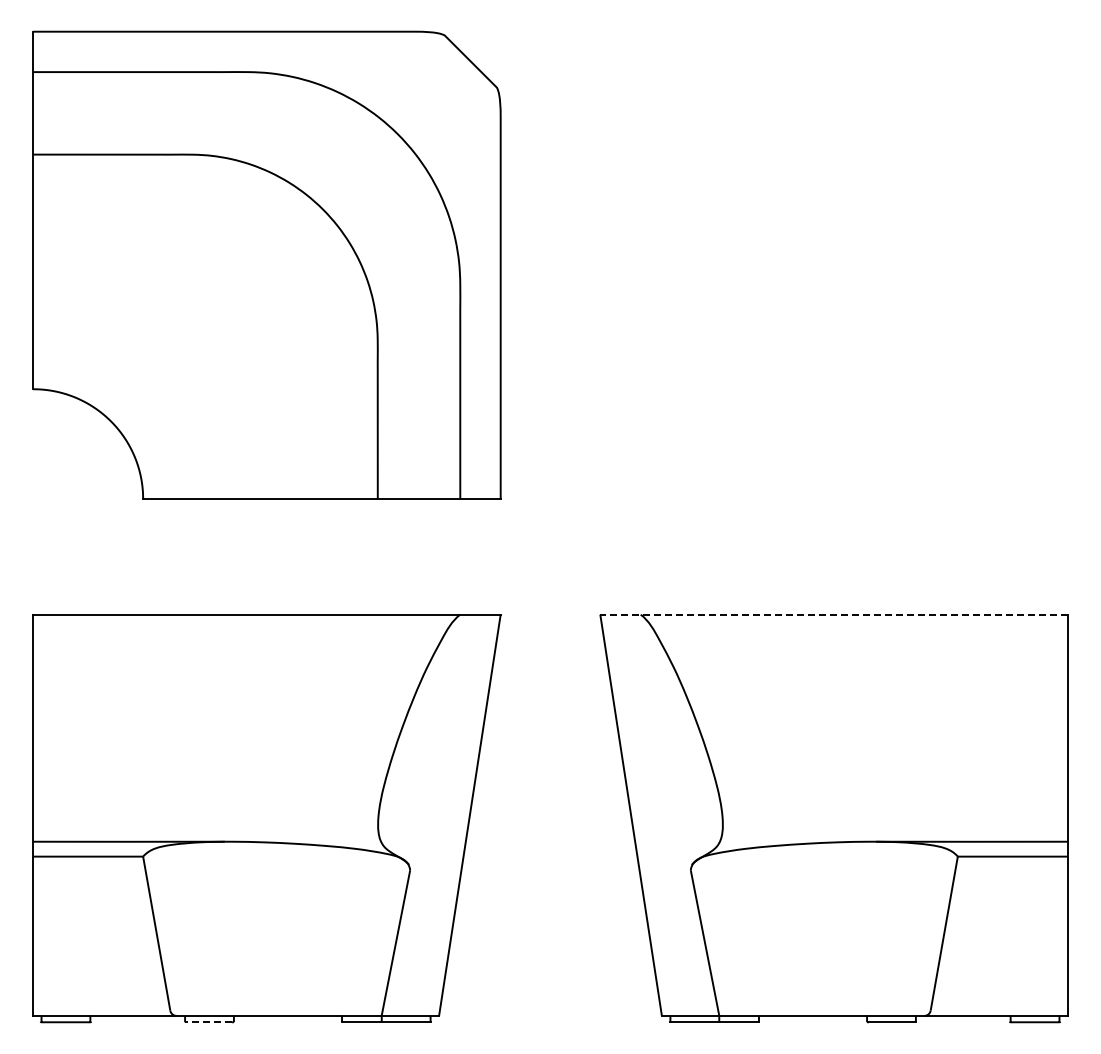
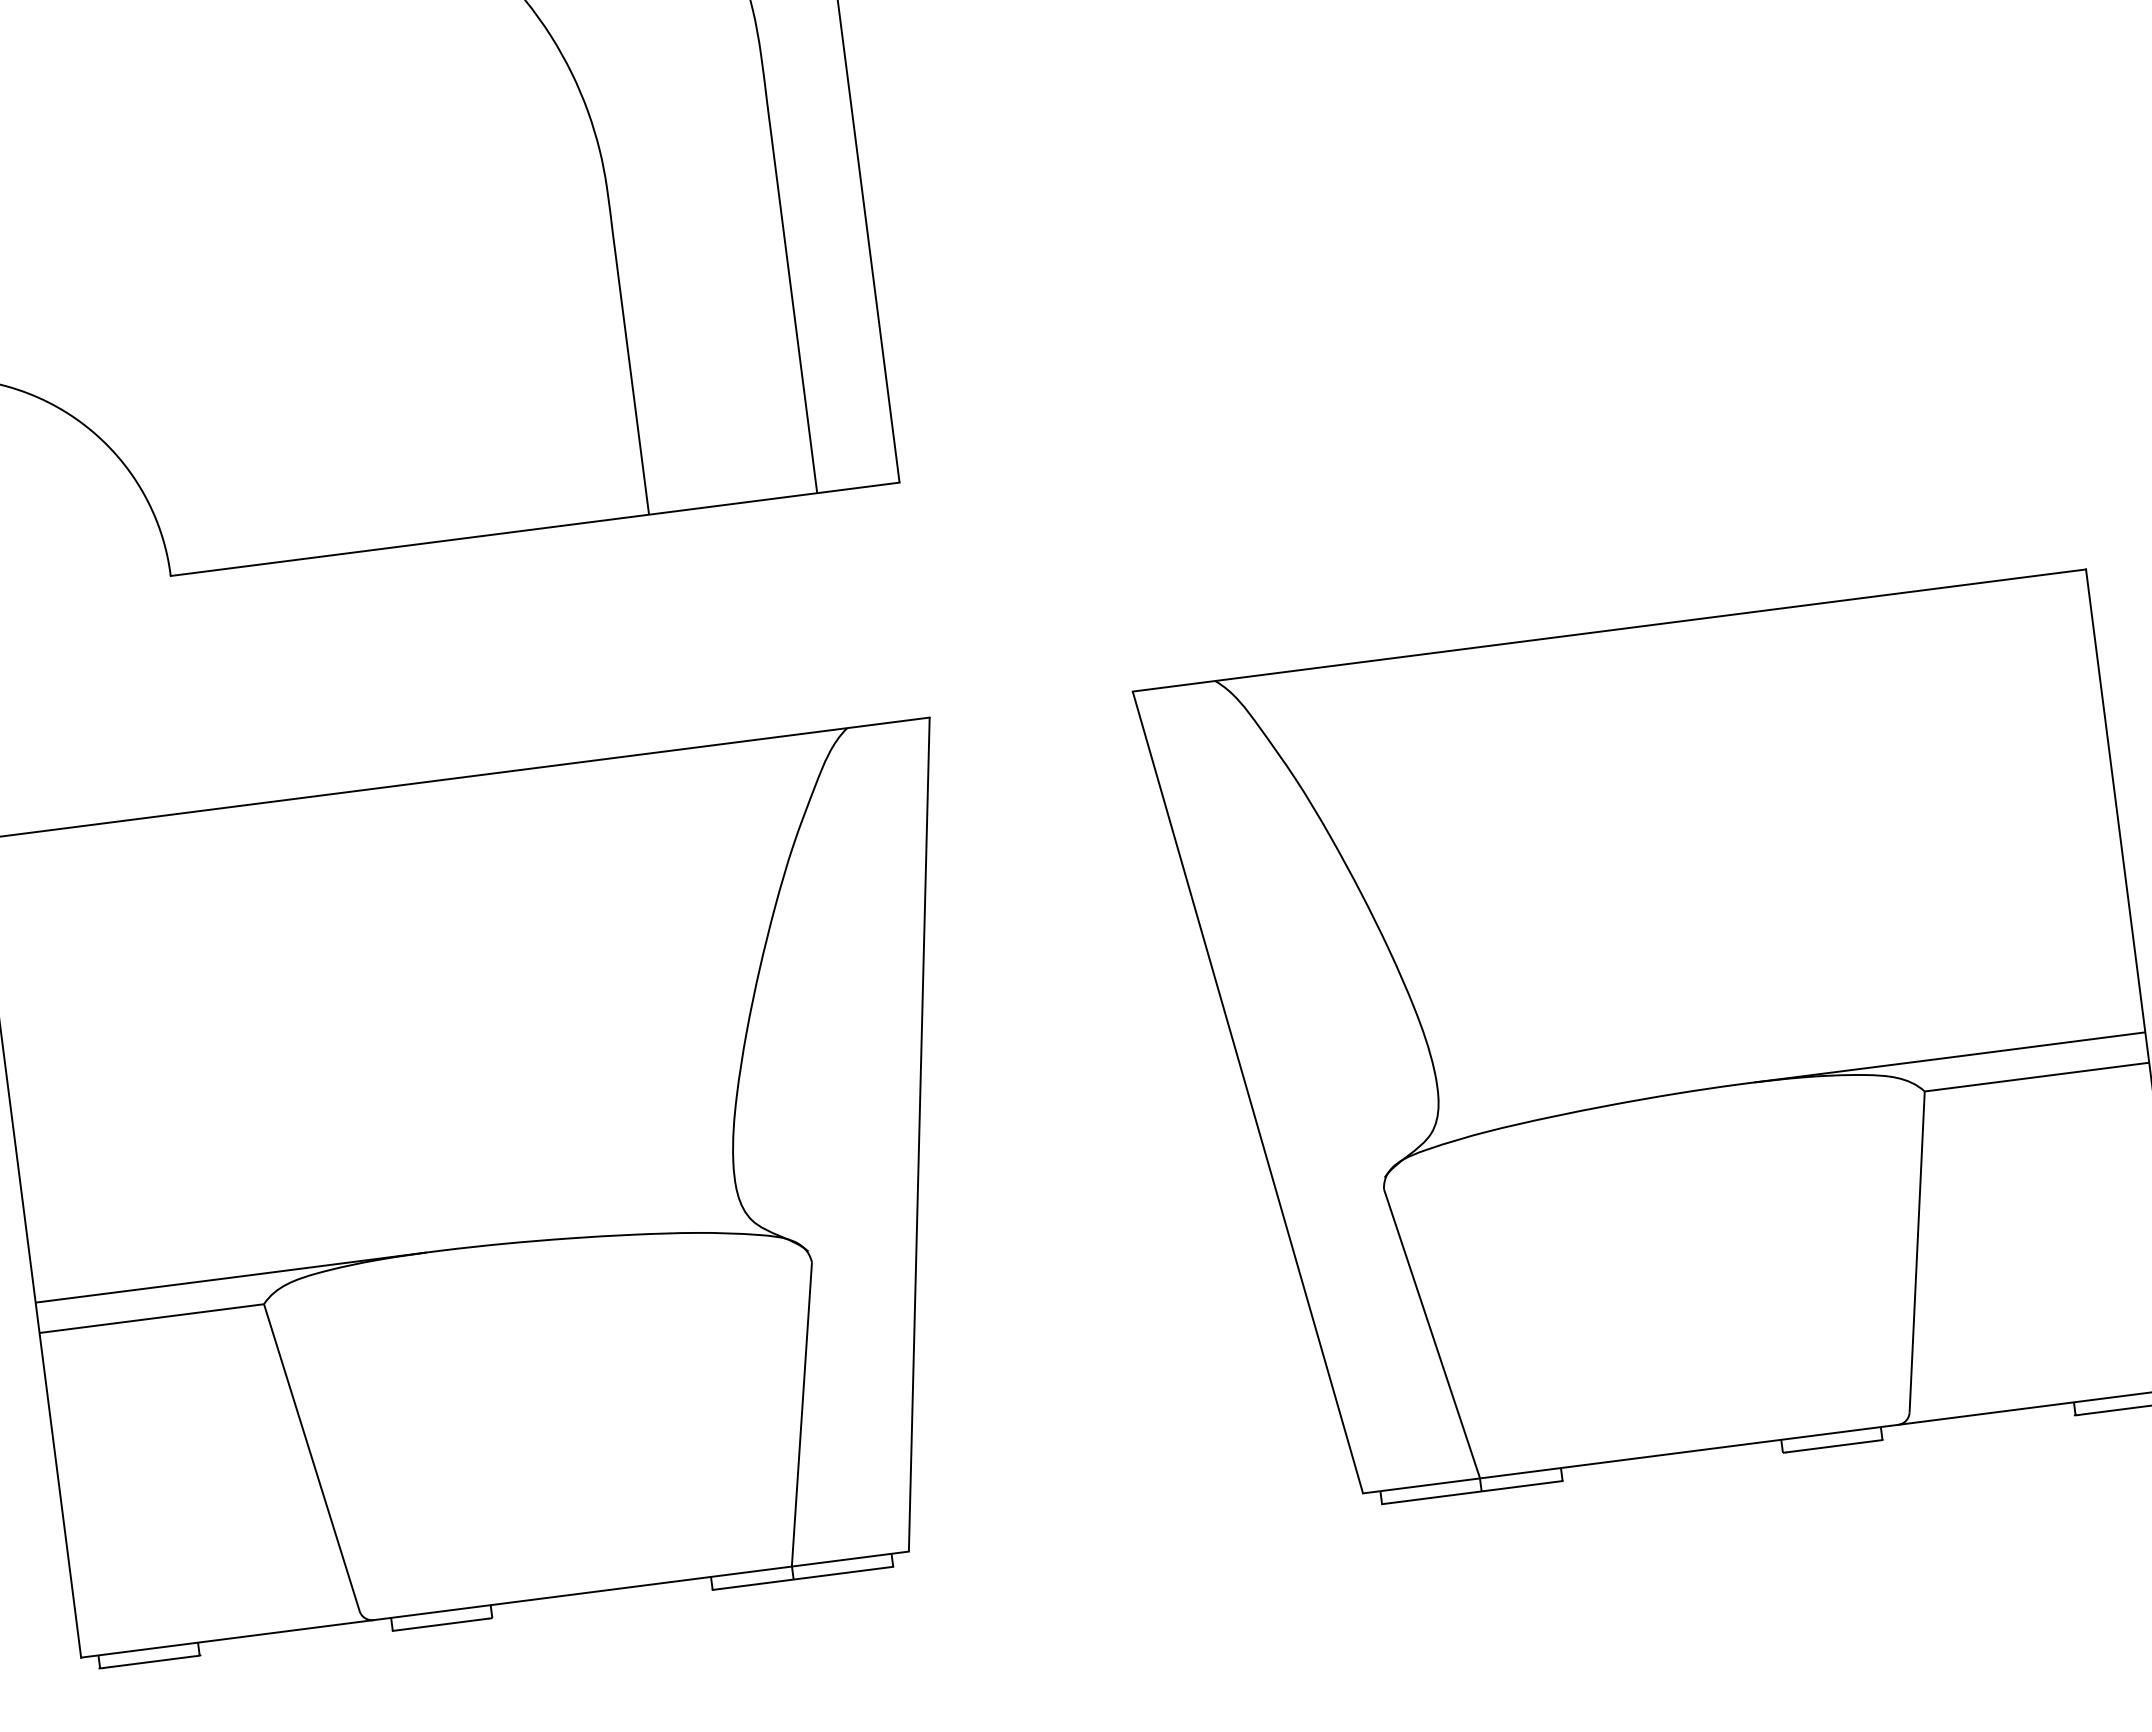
line: (834, 614) -> (1610, 630), dashed -> solid
line: (208, 1022) -> (440, 1625), dashed -> solid

